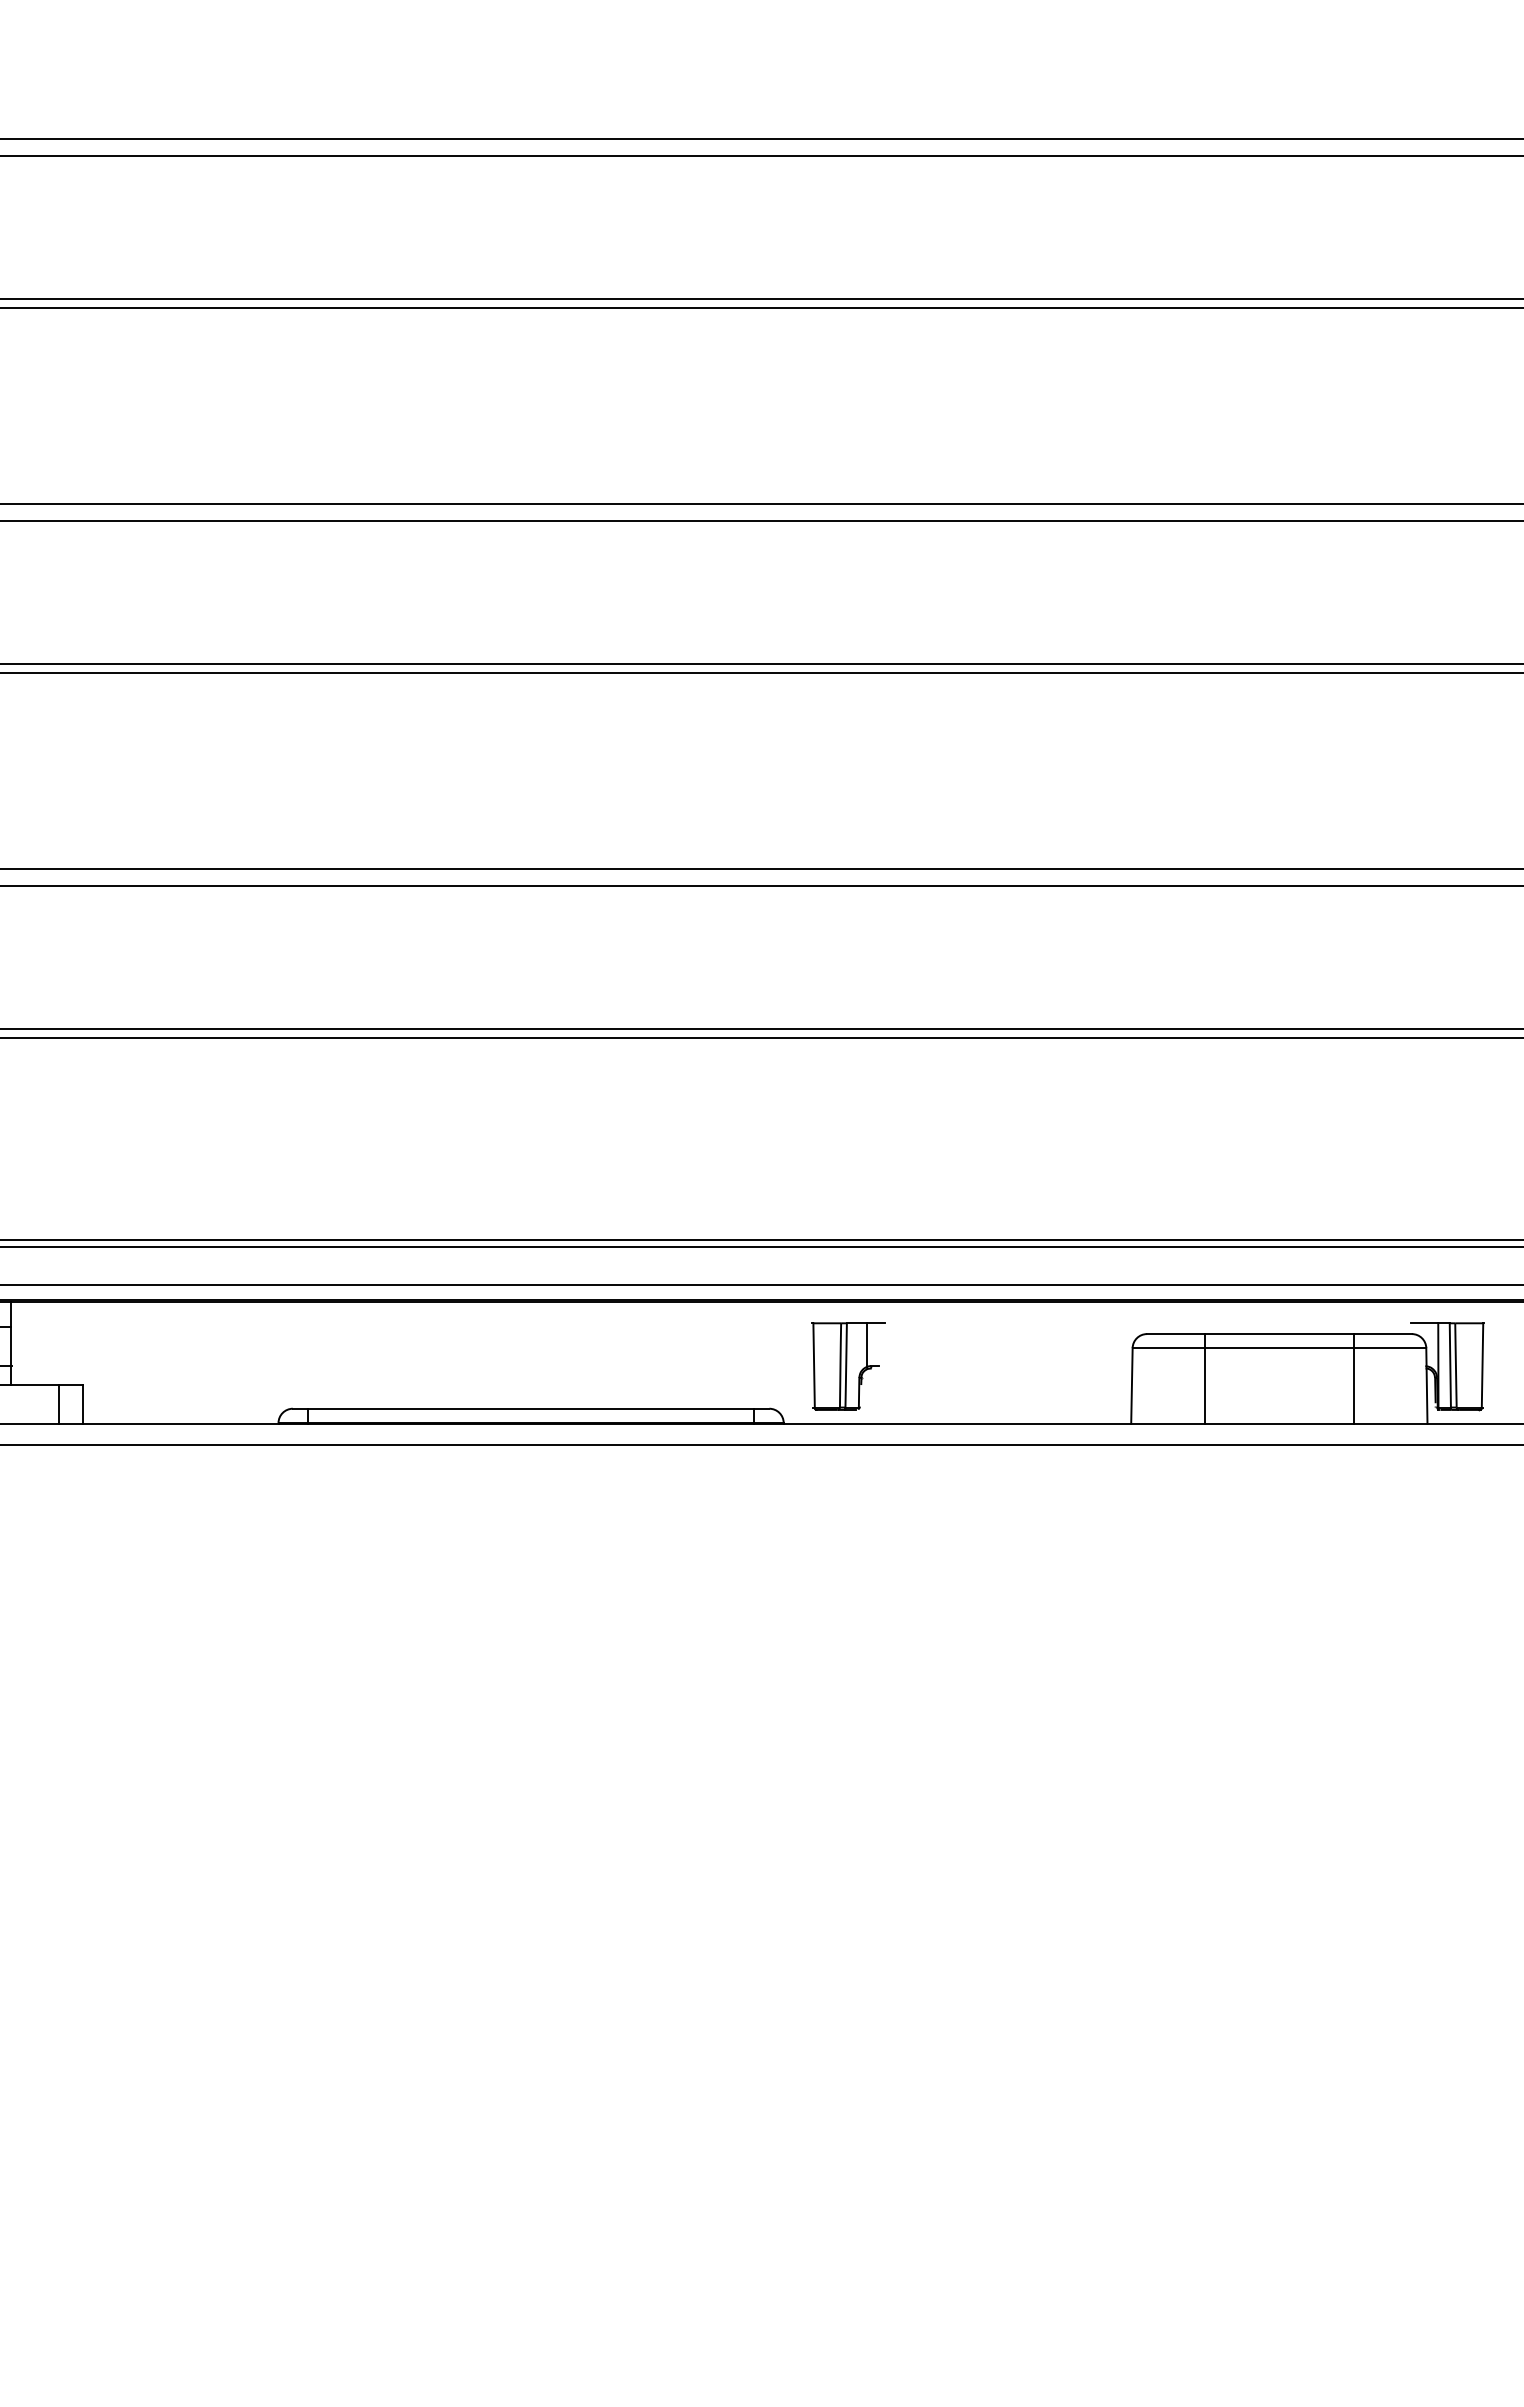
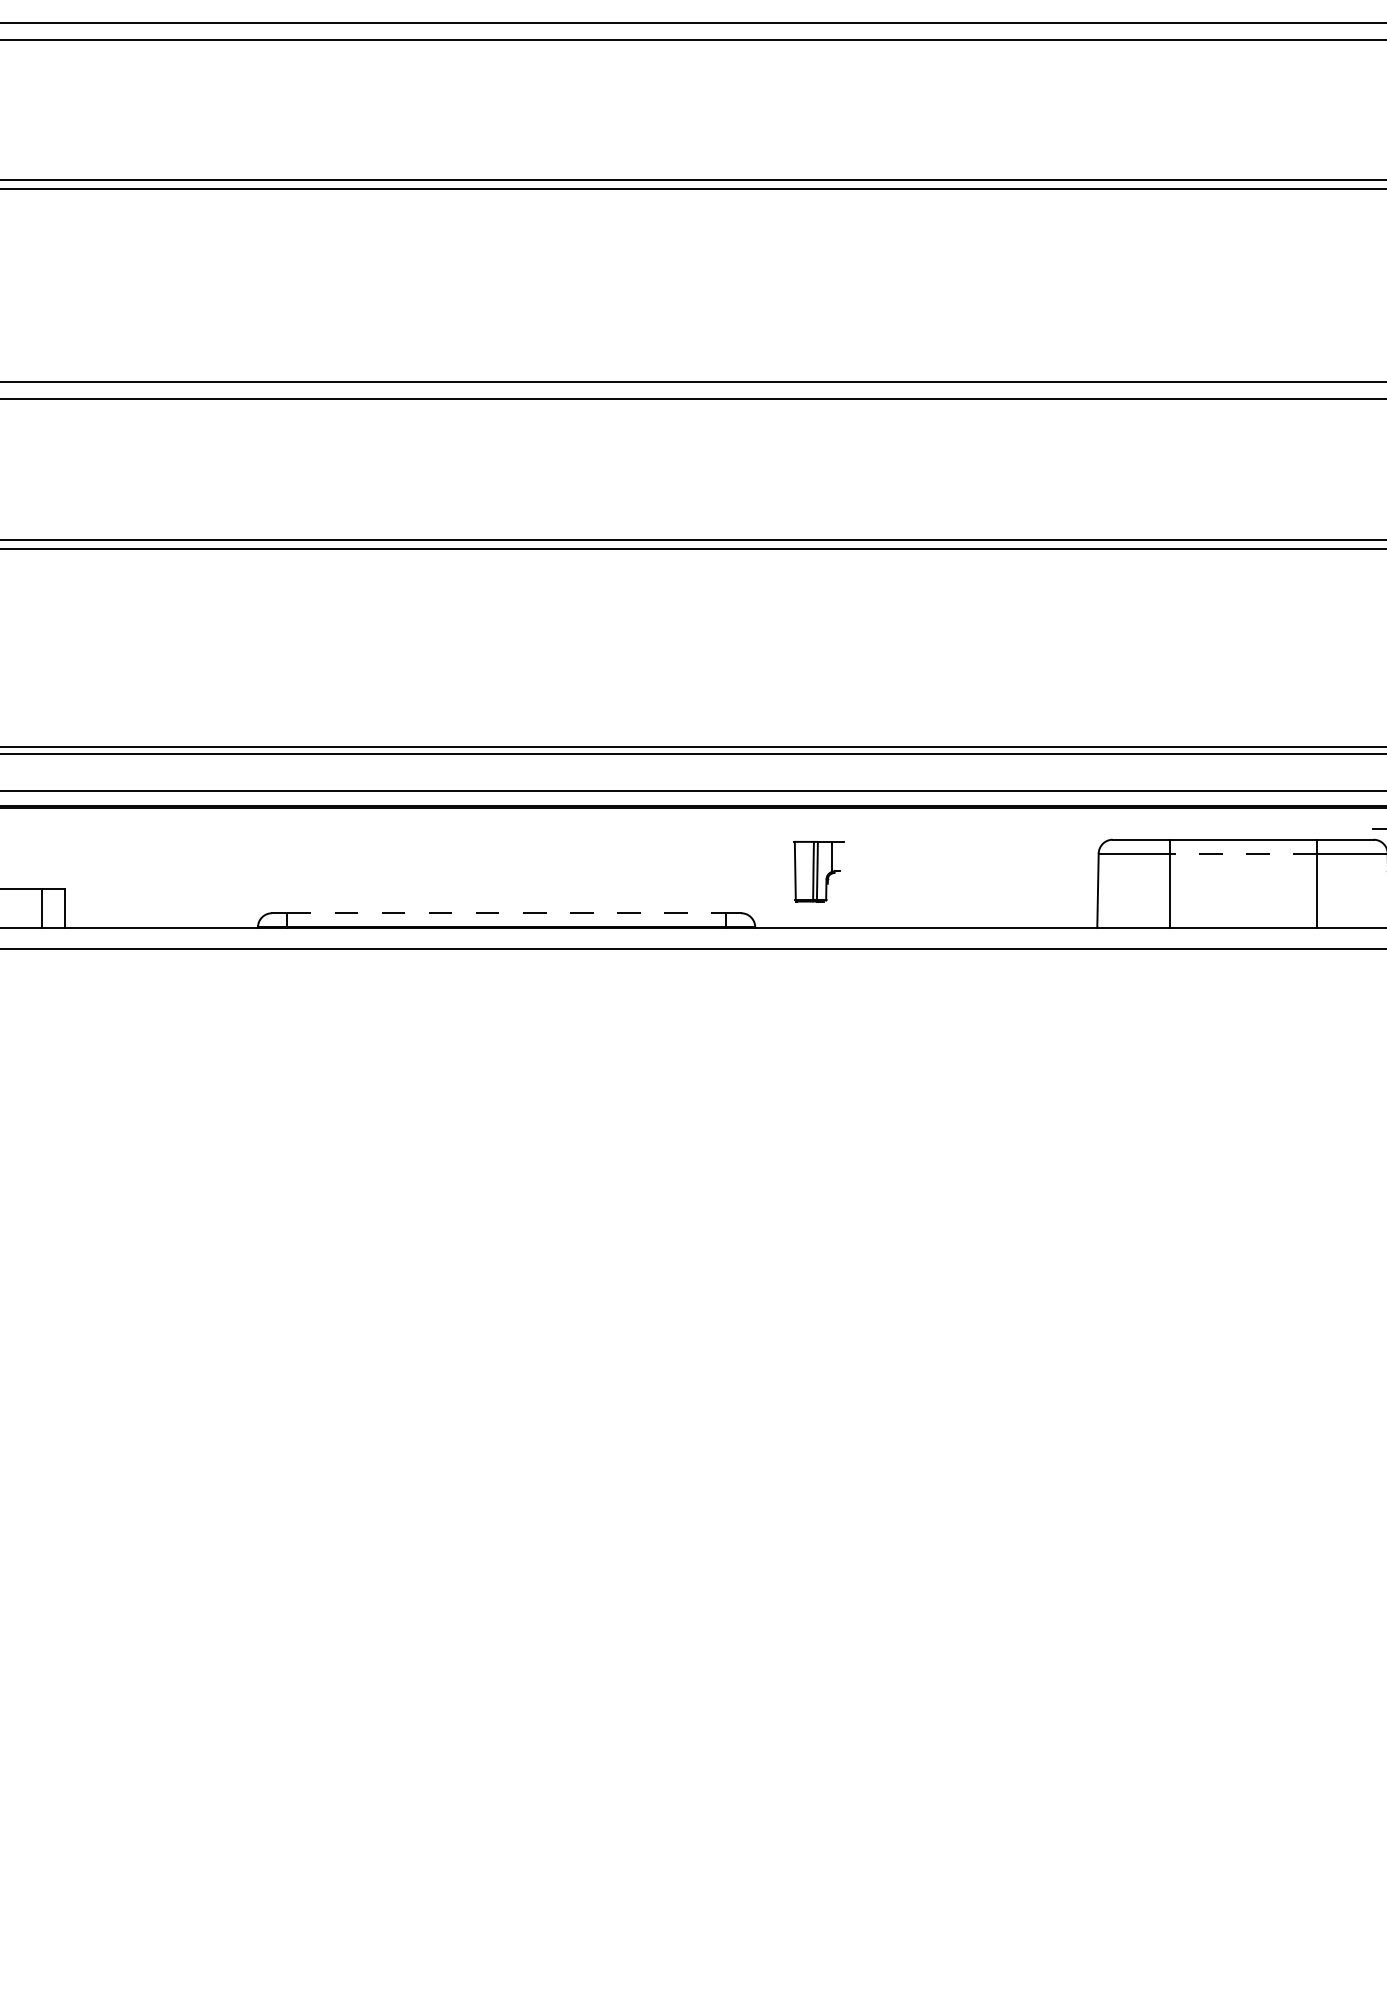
line: (1279, 1348) -> (1243, 853), solid -> dashed
part: (848, 1366) -> (819, 871), size x0.7
line: (531, 1408) -> (506, 912), solid -> dashed

